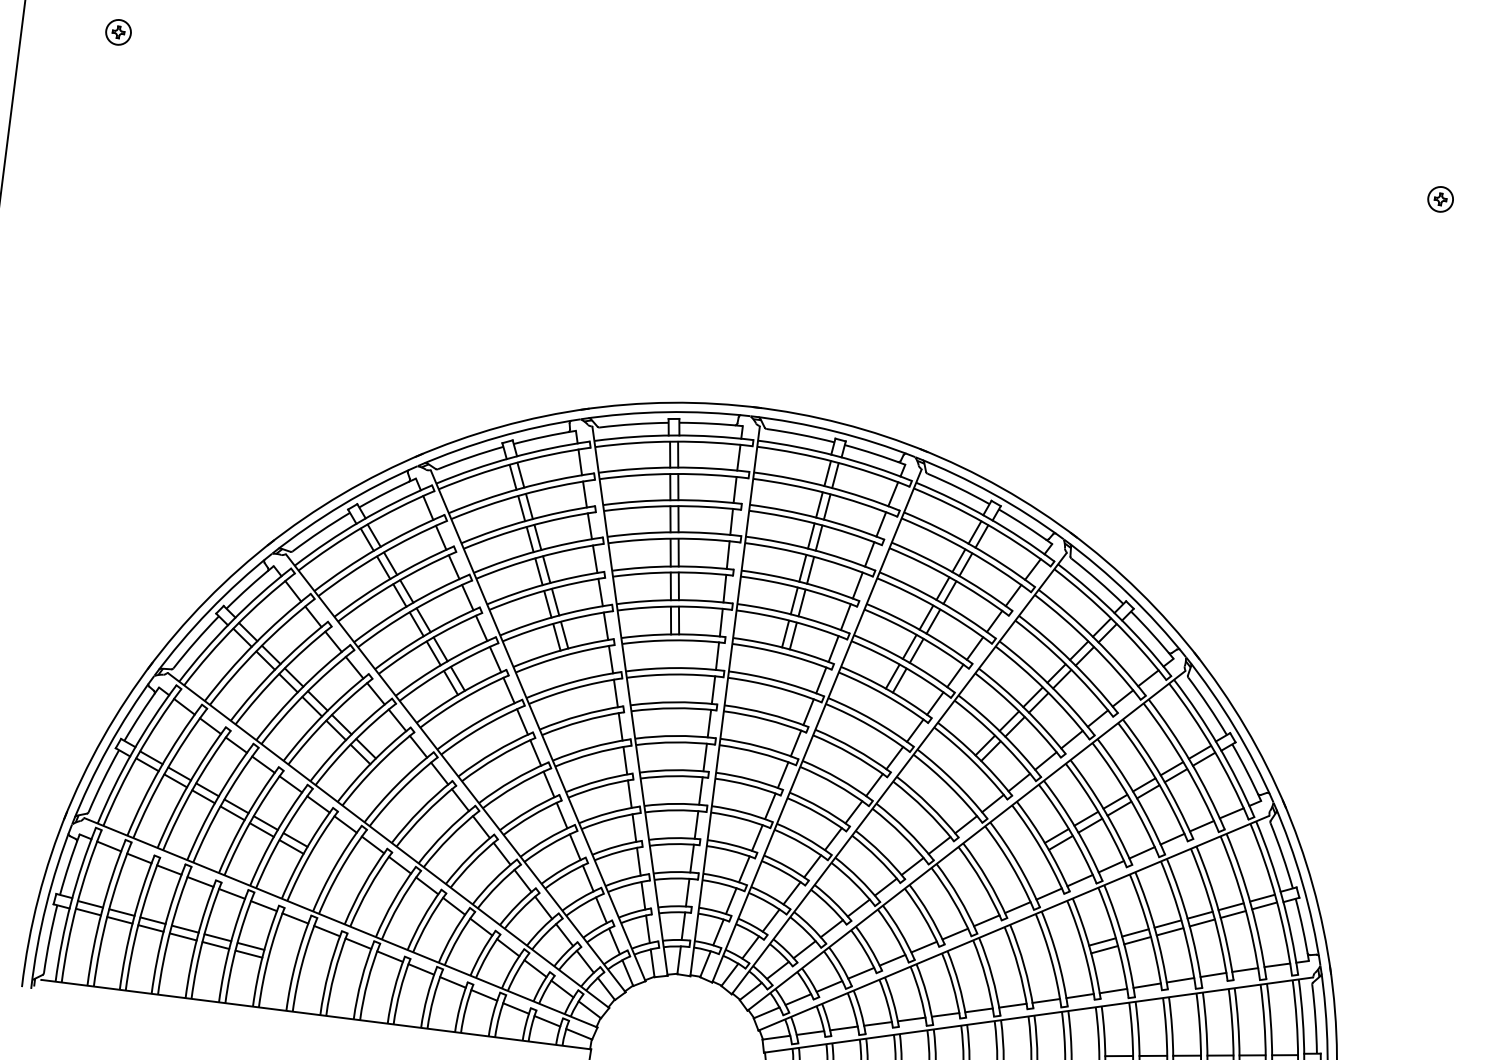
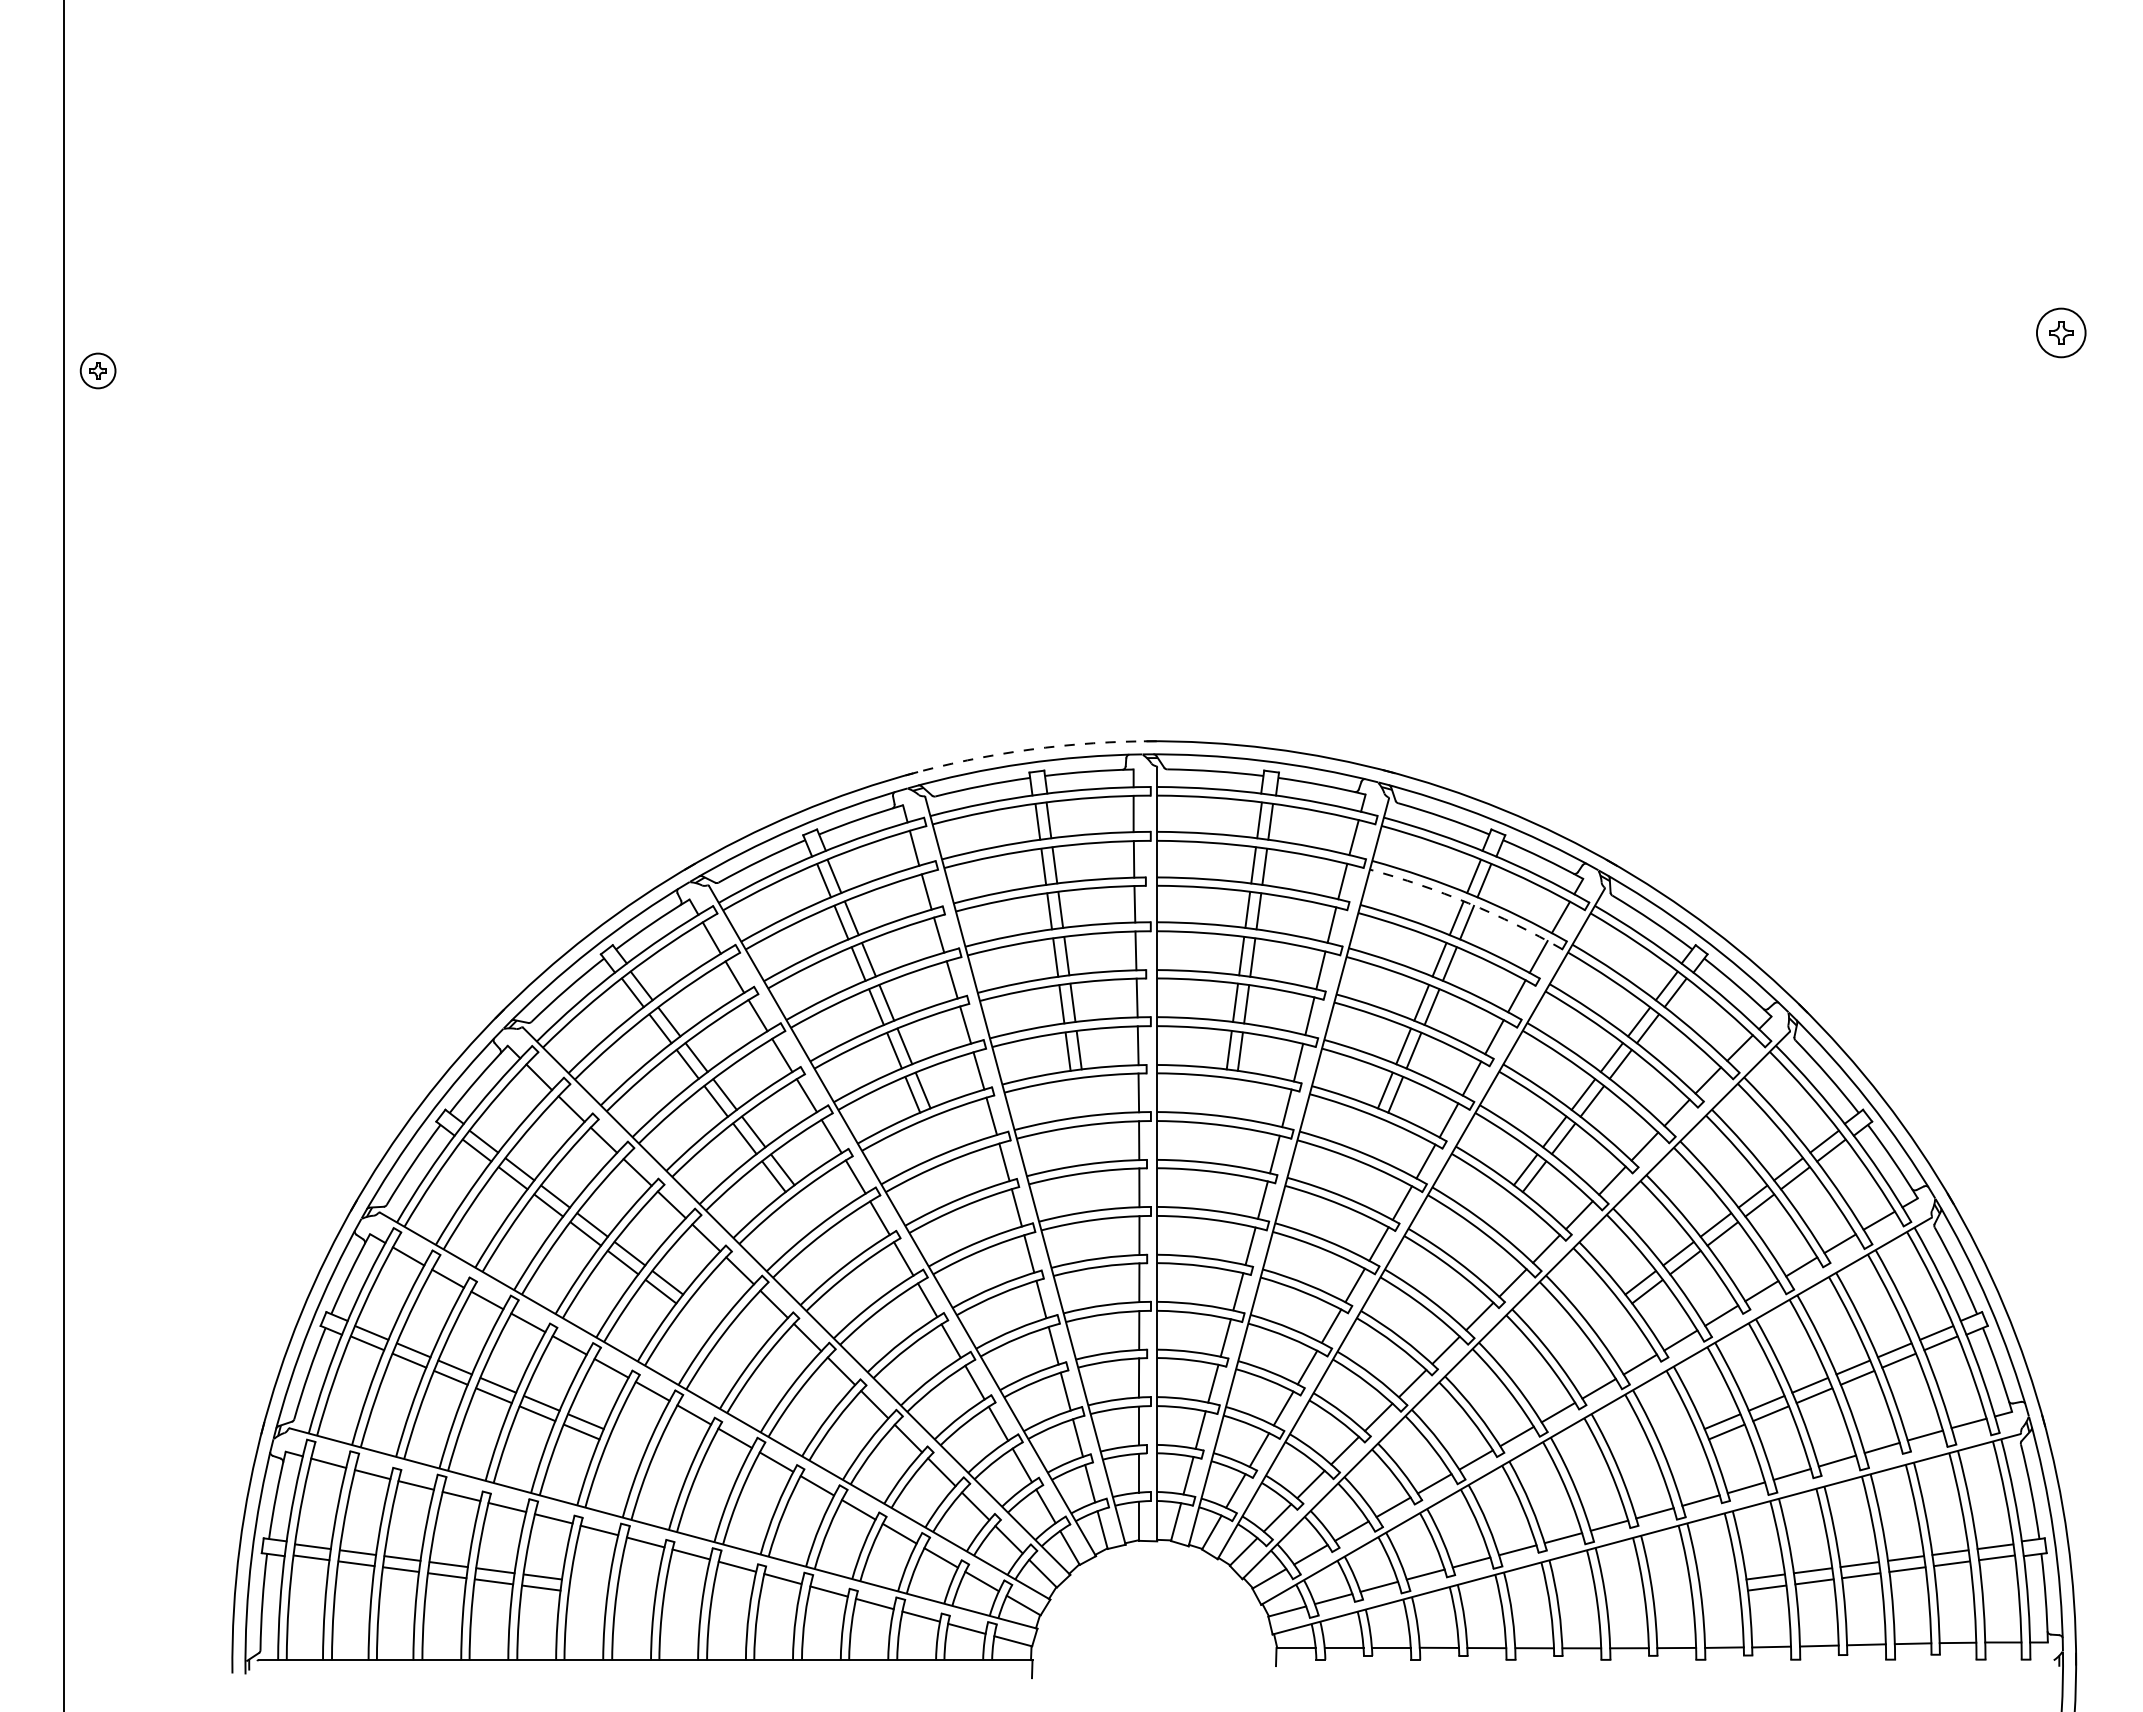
part: (118, 32) -> (97, 370), moved
part: (1440, 199) -> (2061, 332), size x1.4
arc: (671, 402) -> (1030, 749), solid -> dashed
arc: (968, 551) -> (1468, 903), solid -> dashed

